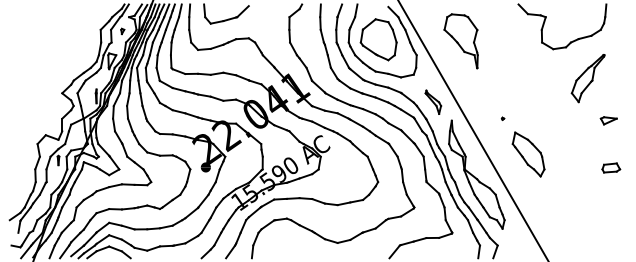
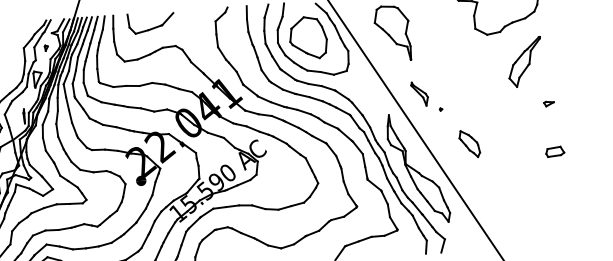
part: (433, 101) -> (419, 93), moved
part: (608, 120) -> (548, 103), size x0.6
part: (528, 154) -> (469, 144), size x0.6

